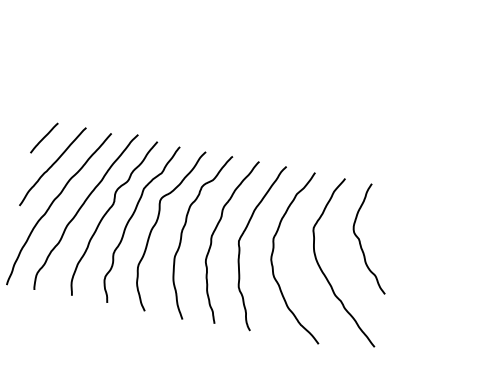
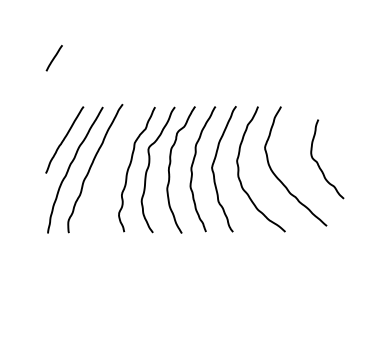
line: (43, 138) -> (53, 58), moved
curve: (108, 212) -> (112, 165), removed
curve: (361, 240) -> (318, 162), moved

